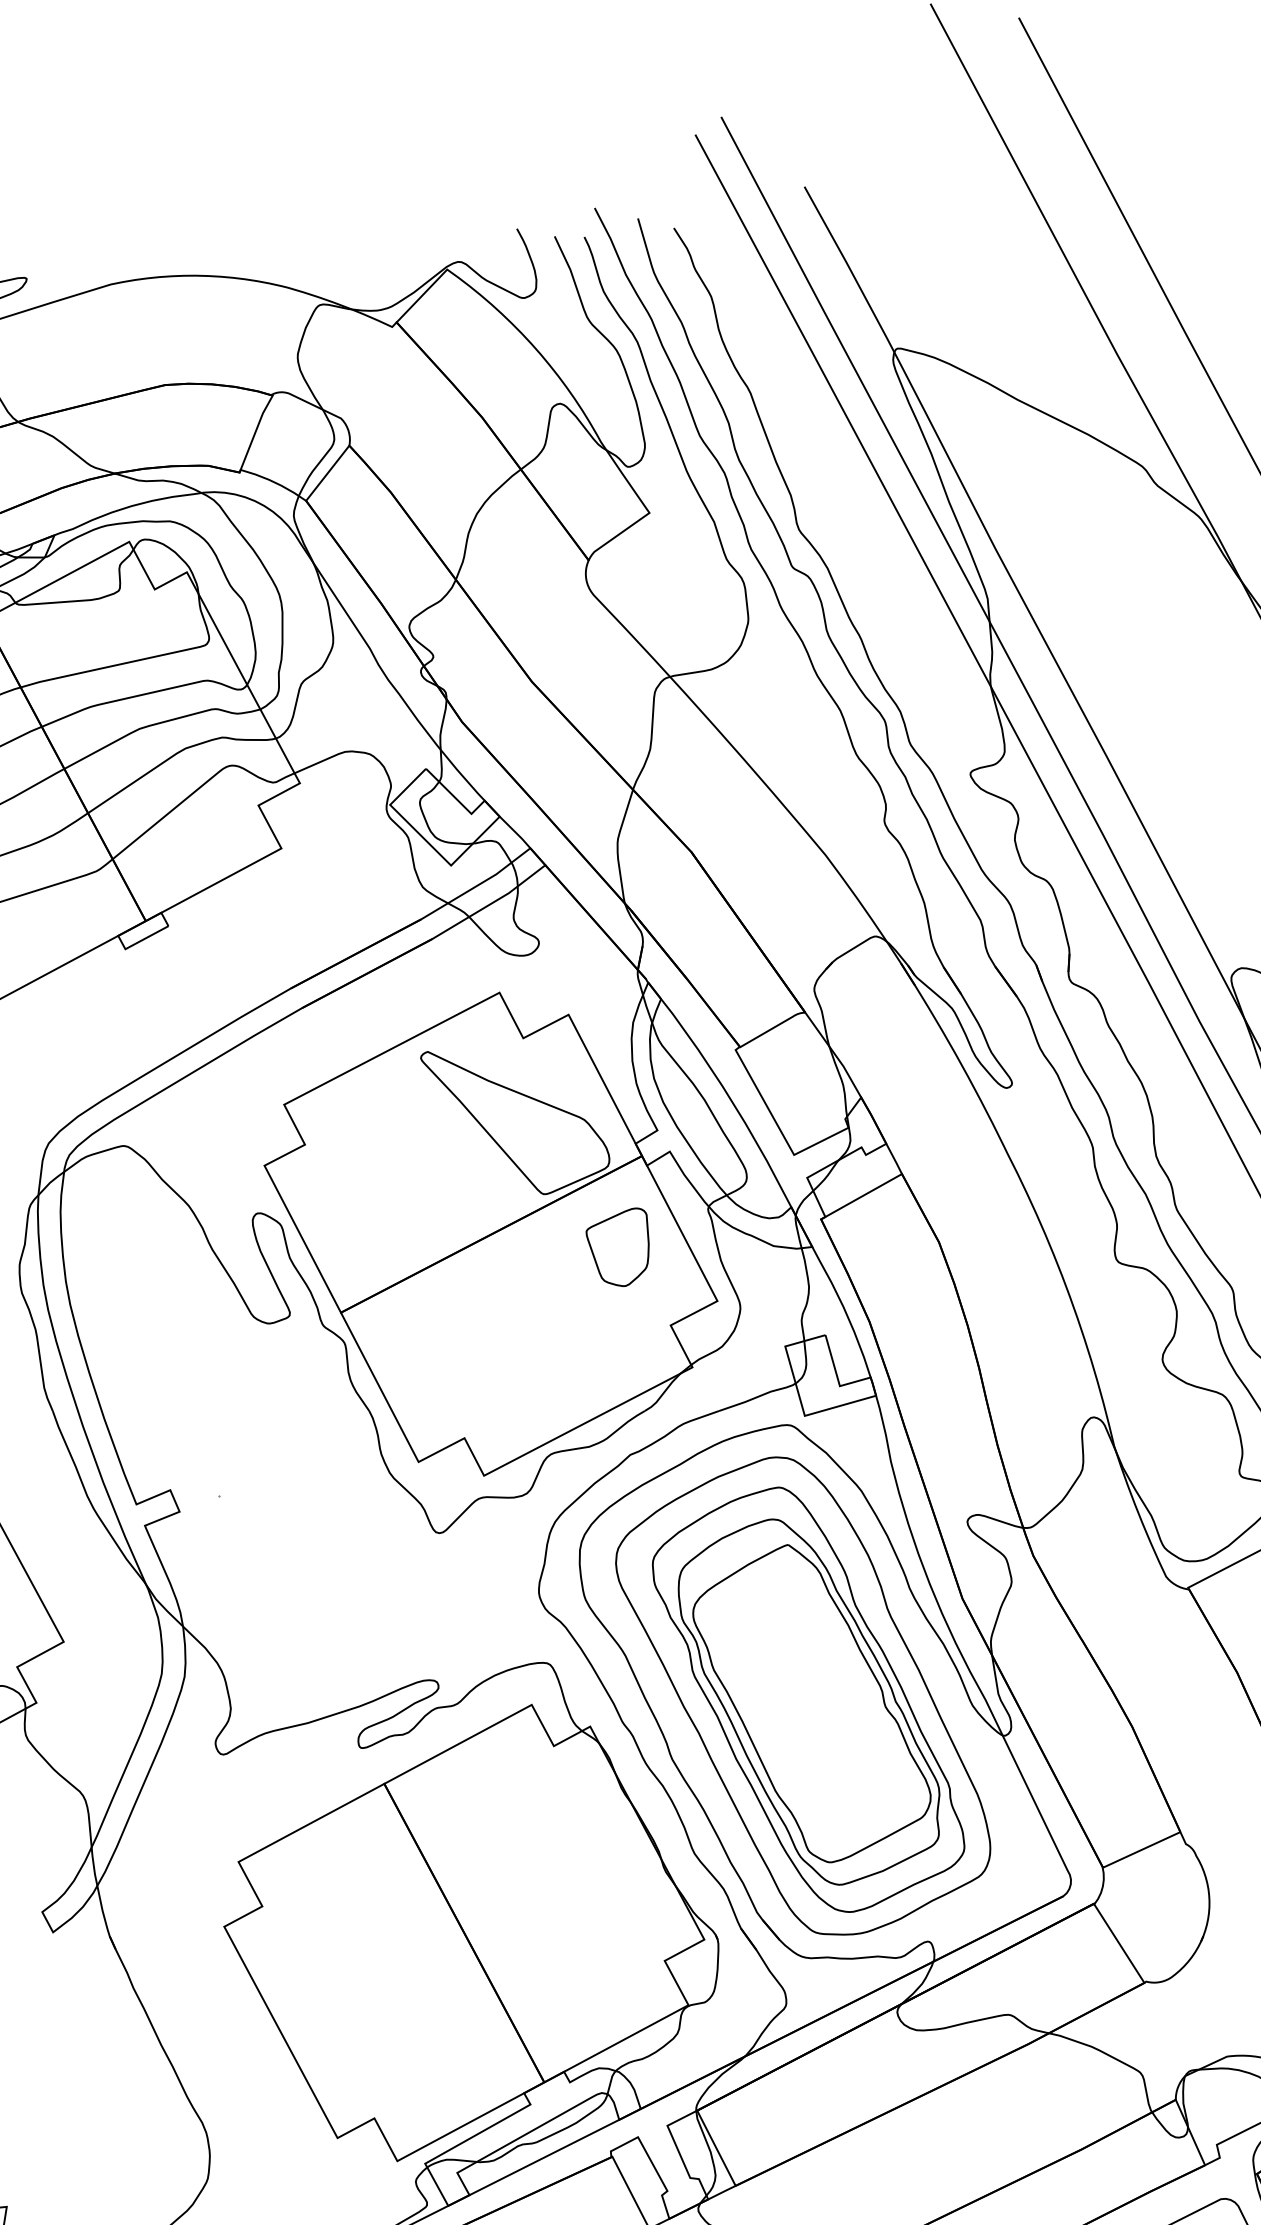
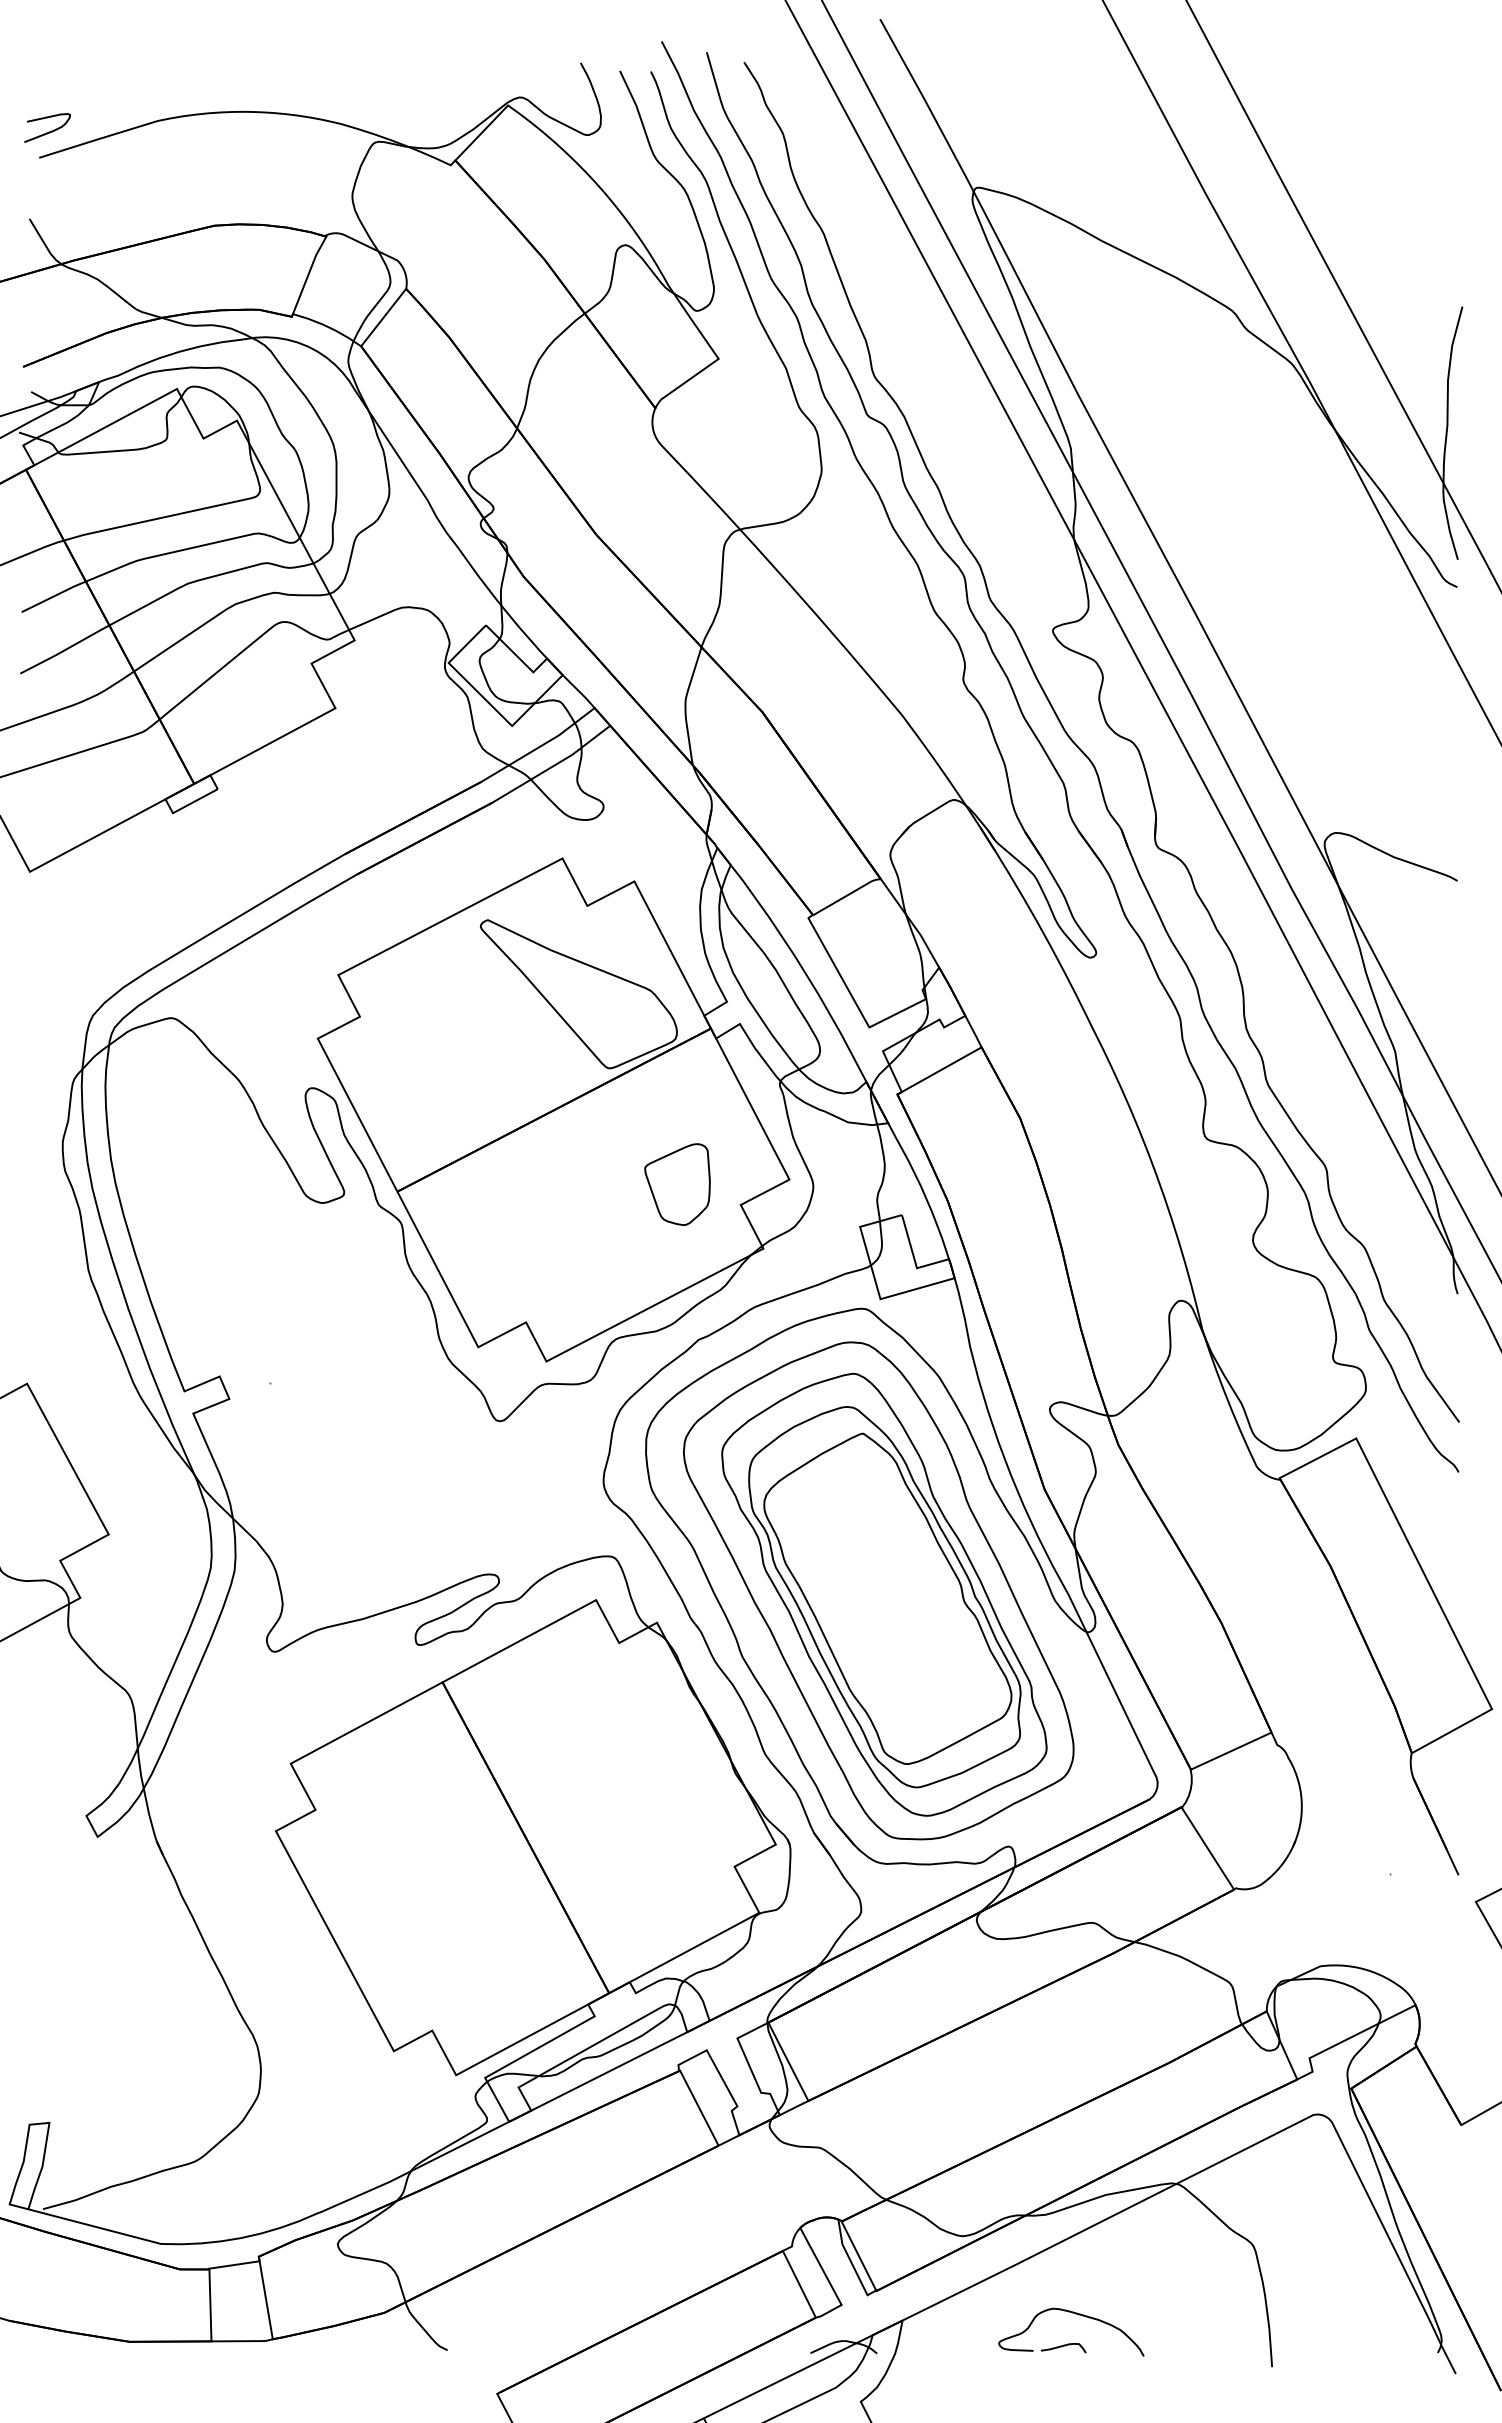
part: (617, 1247) -> (677, 1184), moved

